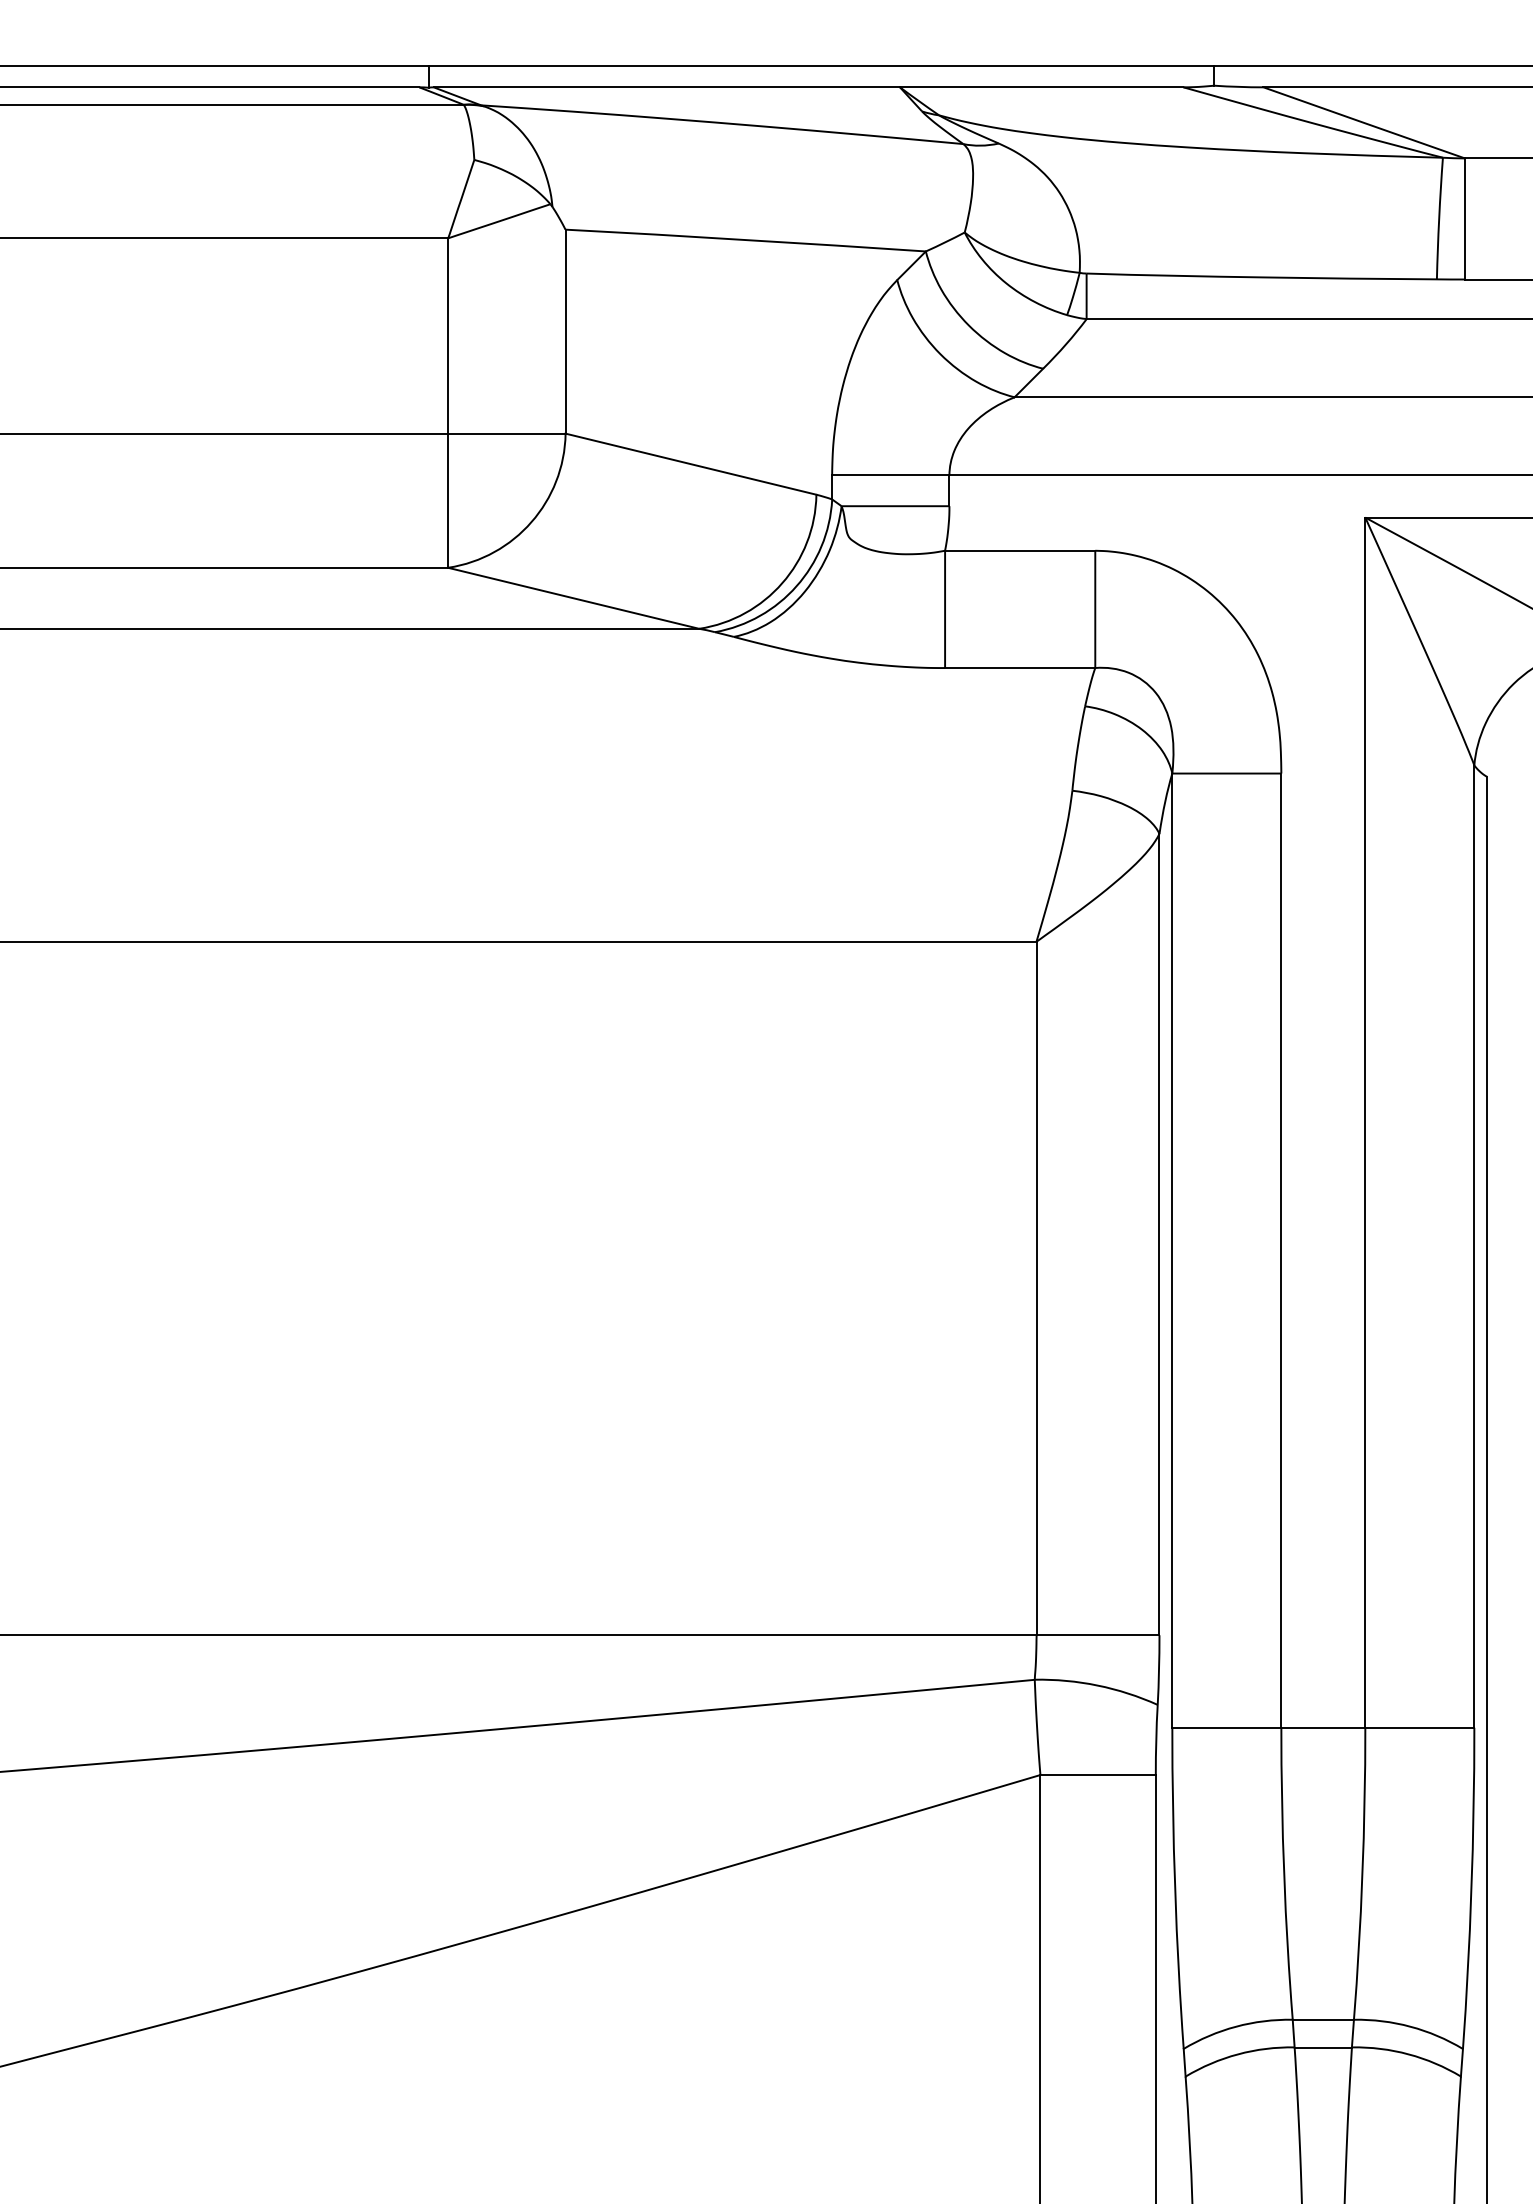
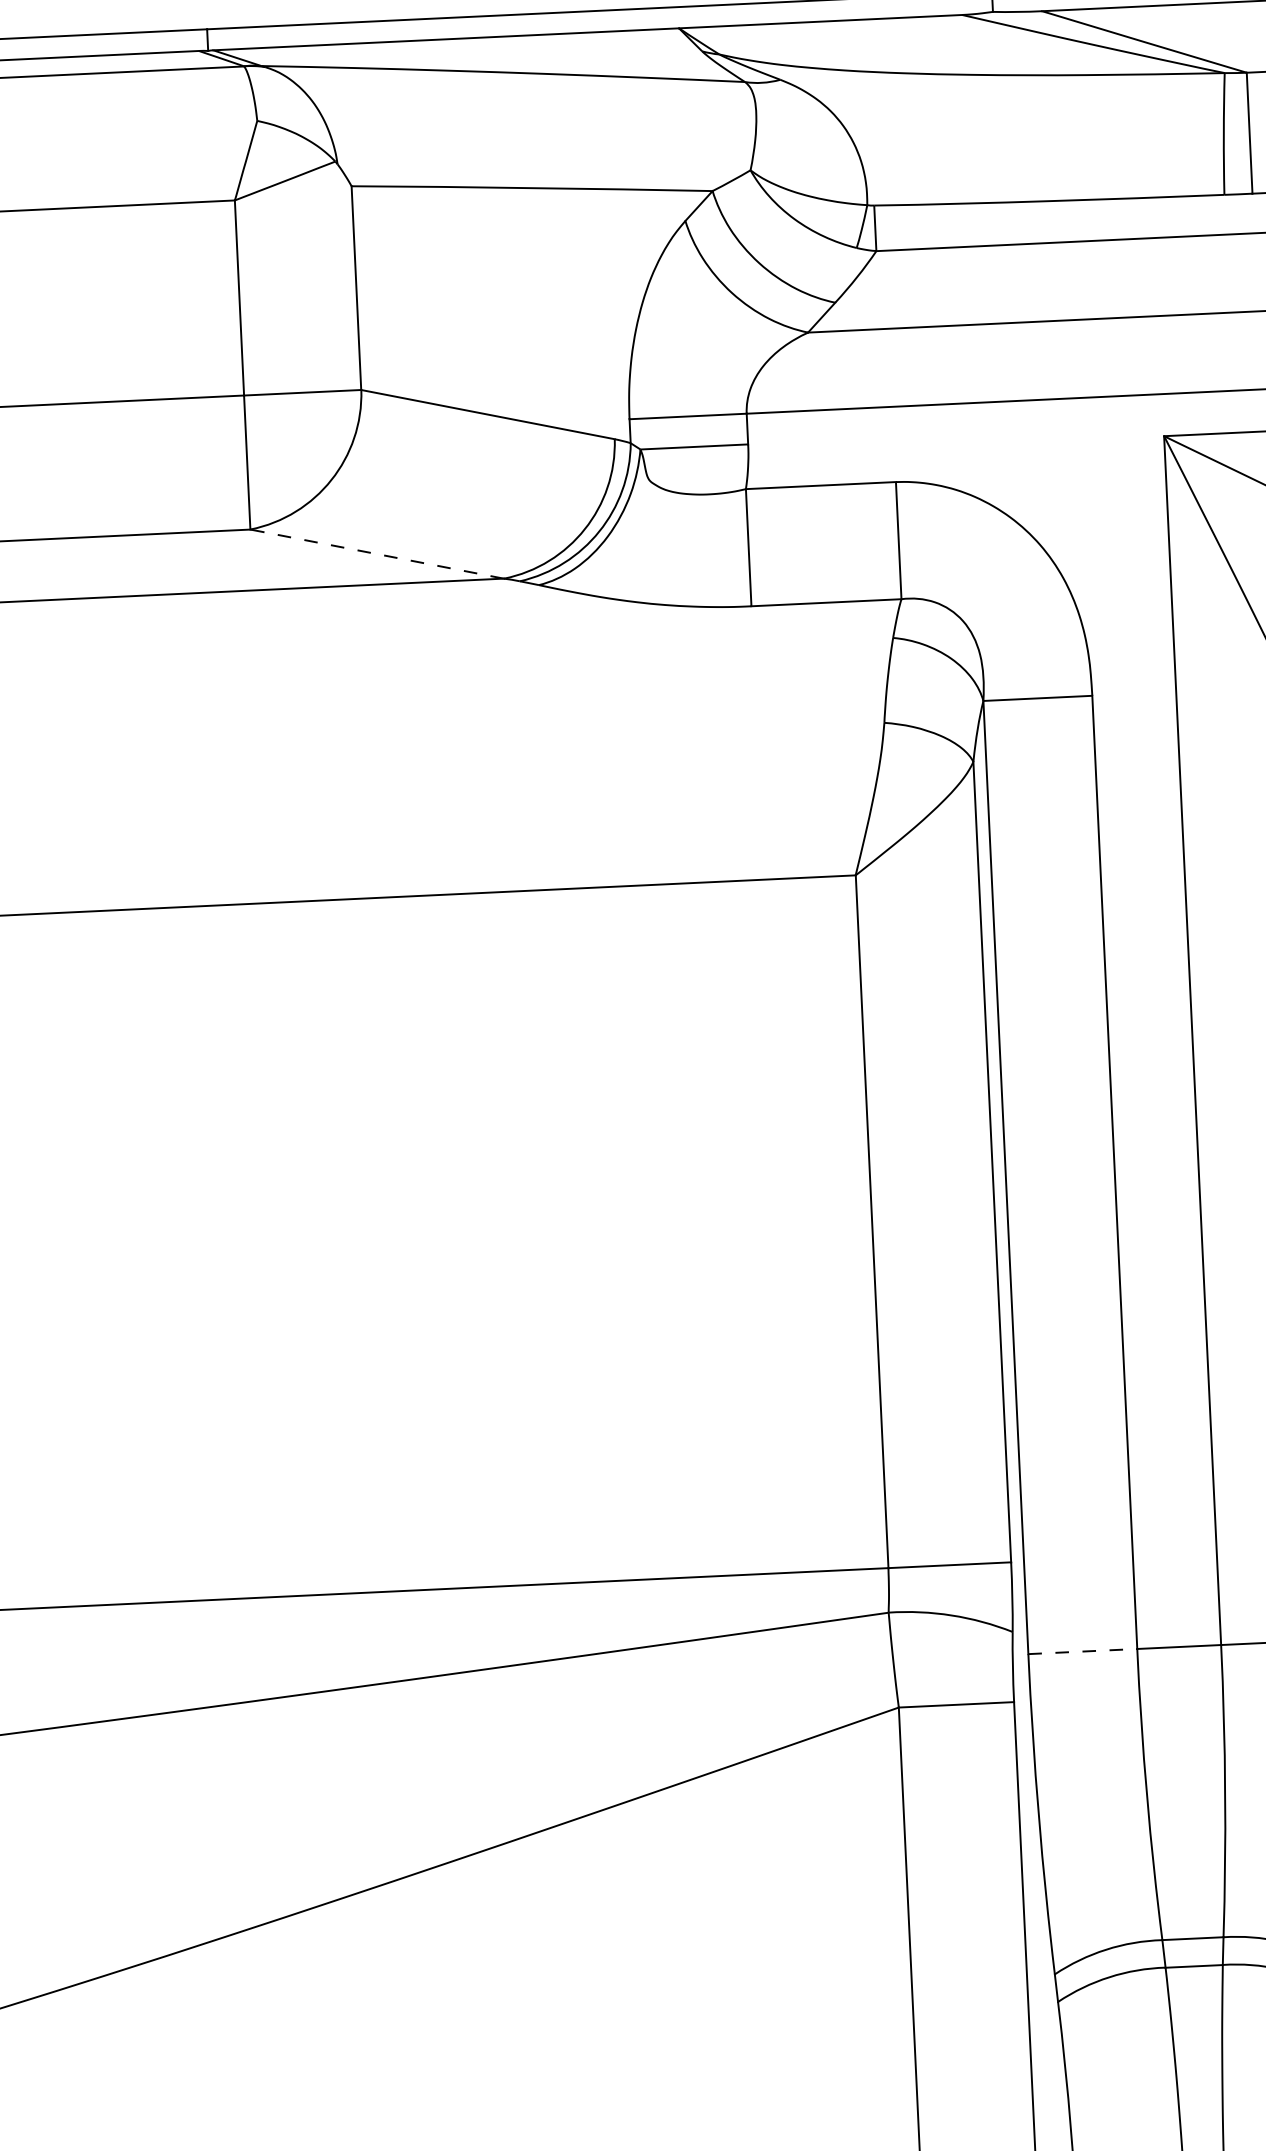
line: (573, 598) -> (376, 554), solid -> dashed
line: (1226, 1727) -> (1082, 1651), solid -> dashed

